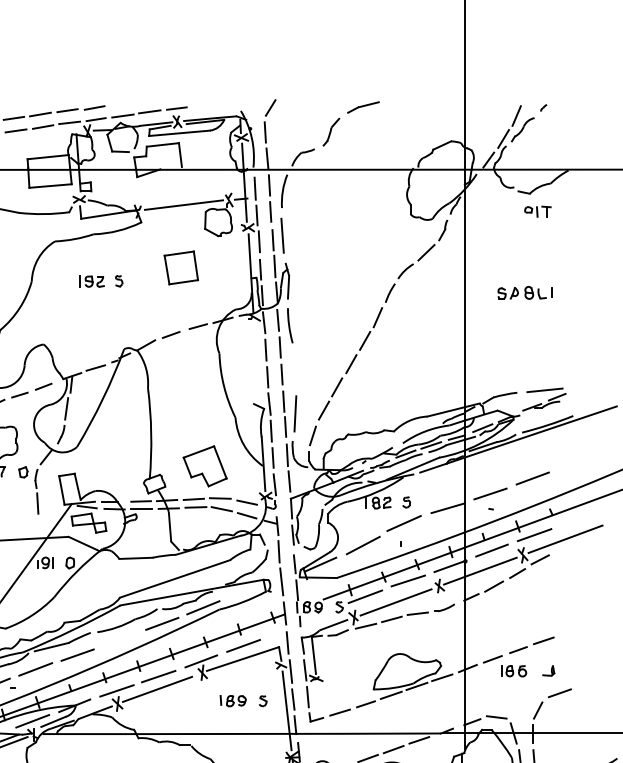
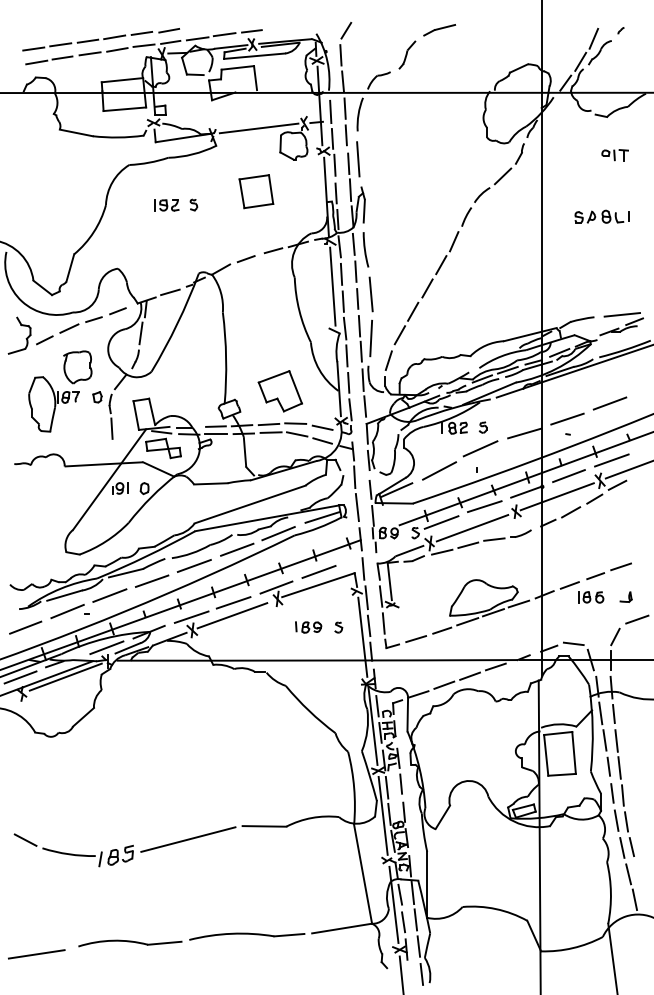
part: (537, 212) -> (614, 155), moved
line: (256, 362) -> (332, 286), added
line: (294, 370) -> (370, 294), added
line: (247, 591) -> (322, 517), added
line: (118, 639) -> (193, 565), added

